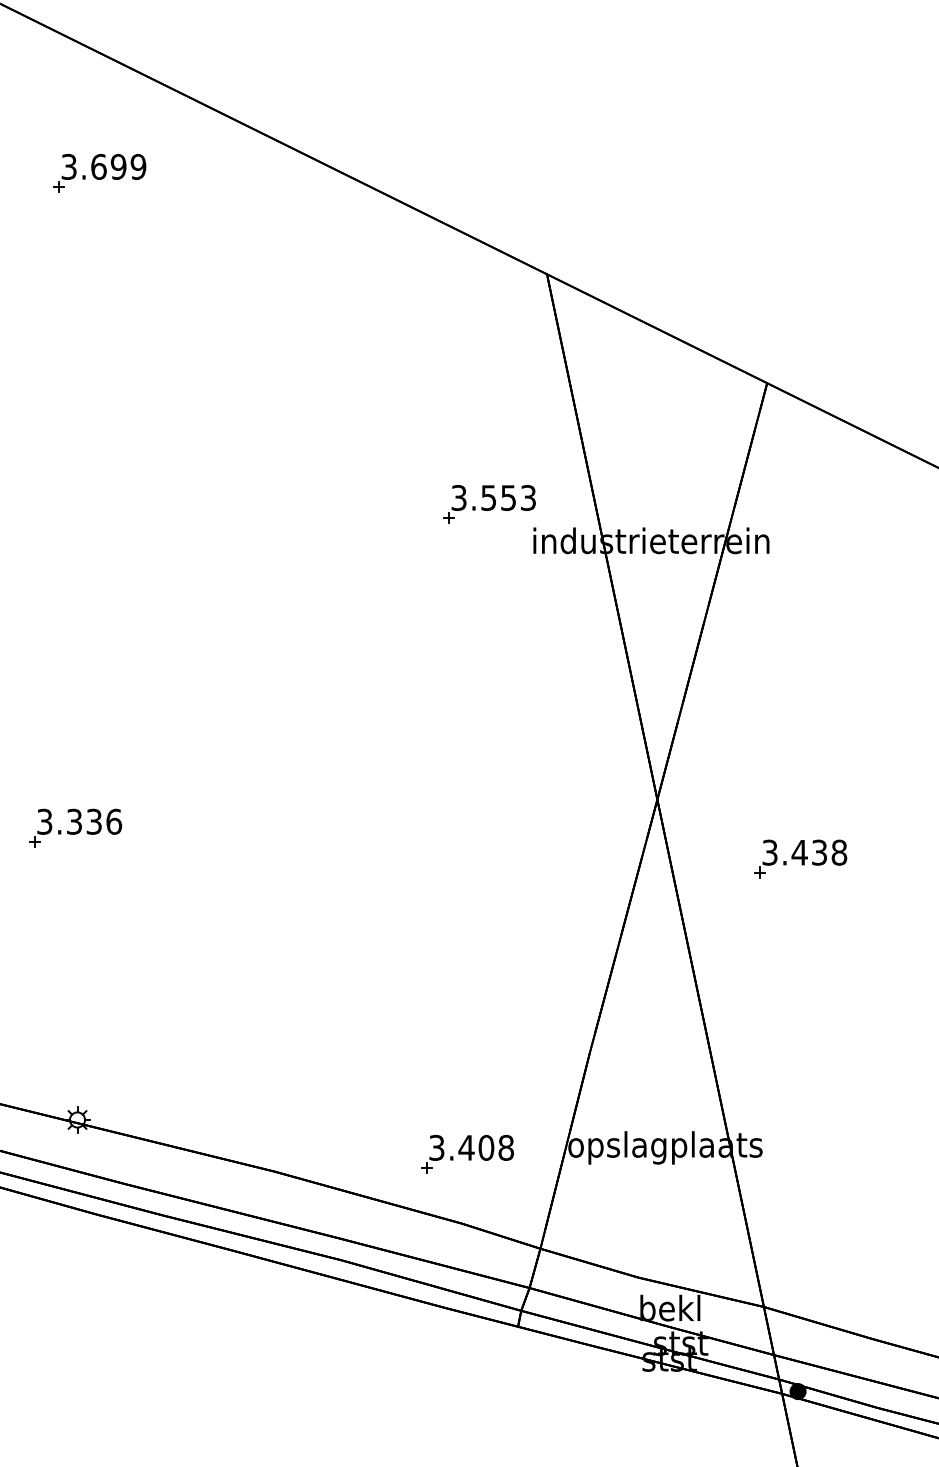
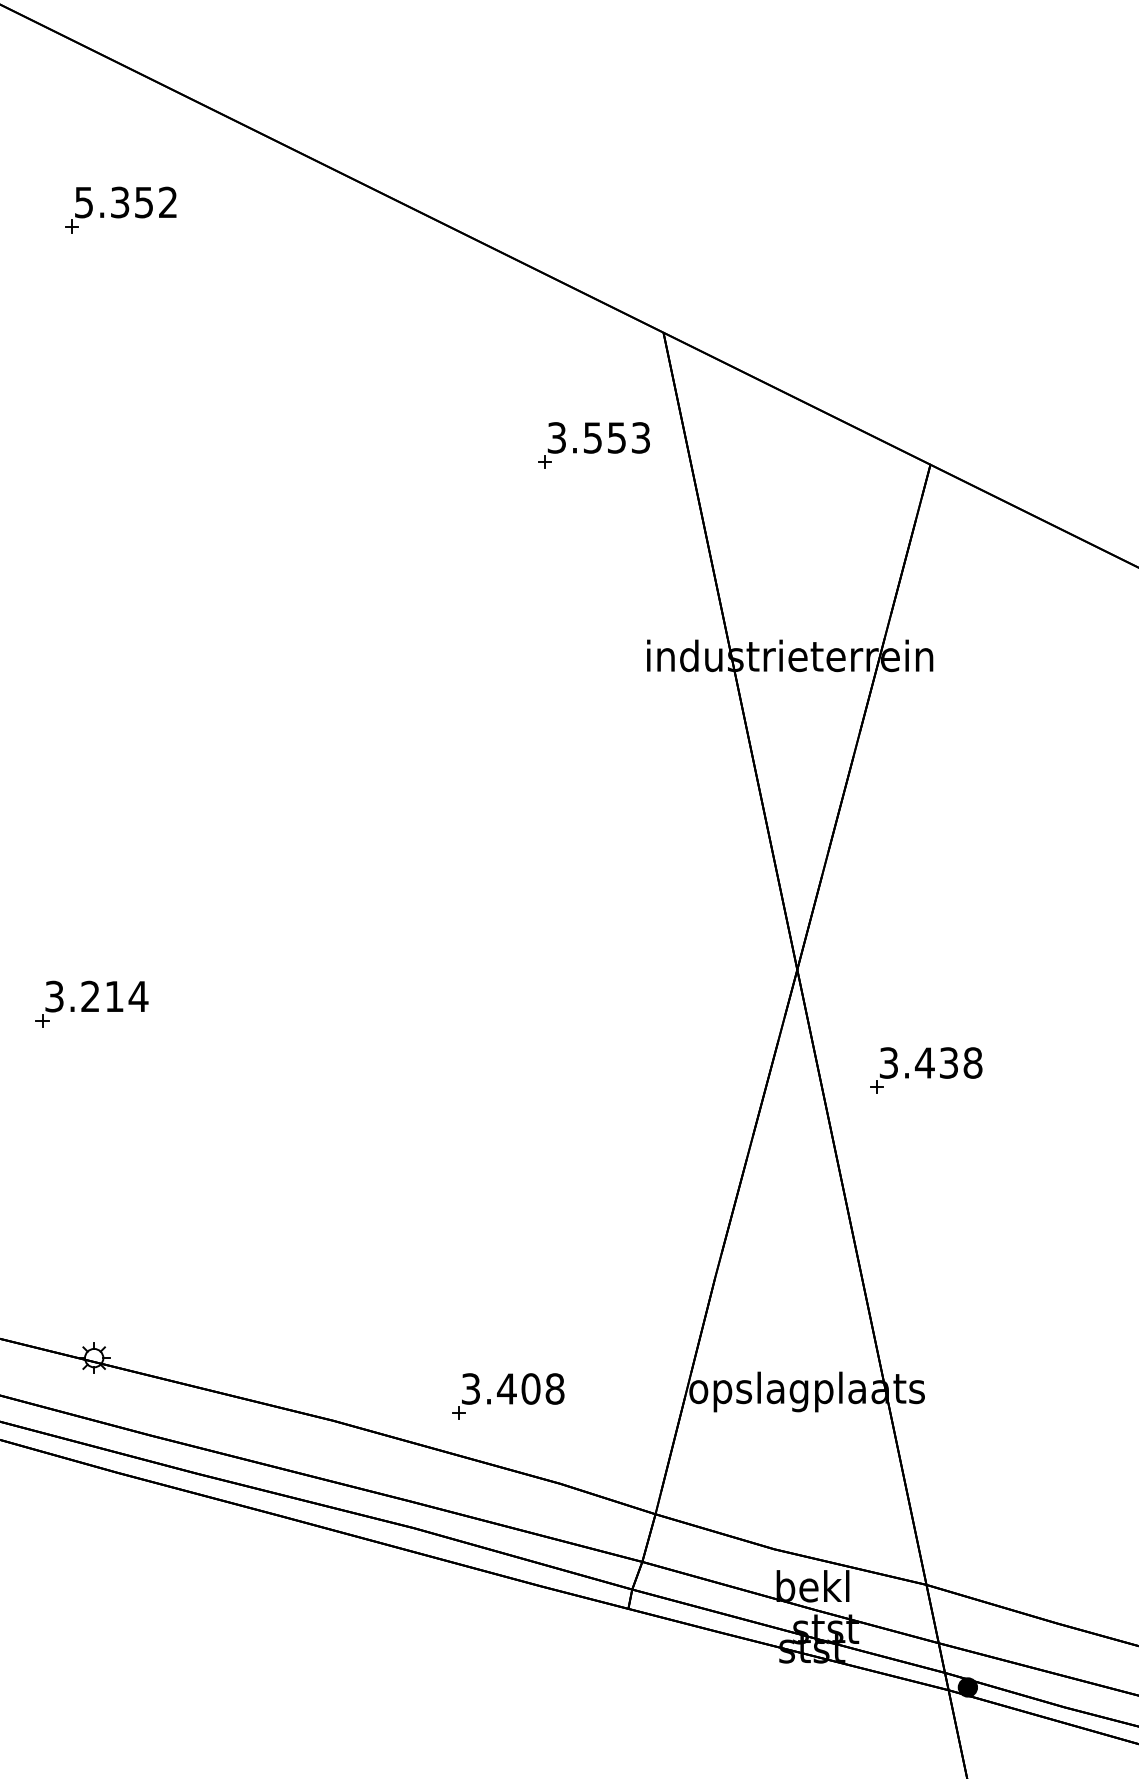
text: (104, 166) -> (126, 202), 3.699 -> 5.352
part: (489, 504) -> (593, 445), moved
text: (94, 821) -> (114, 996), 3.336 -> 3.214
part: (801, 858) -> (926, 1070), moved
part: (467, 1154) -> (508, 1396), moved

